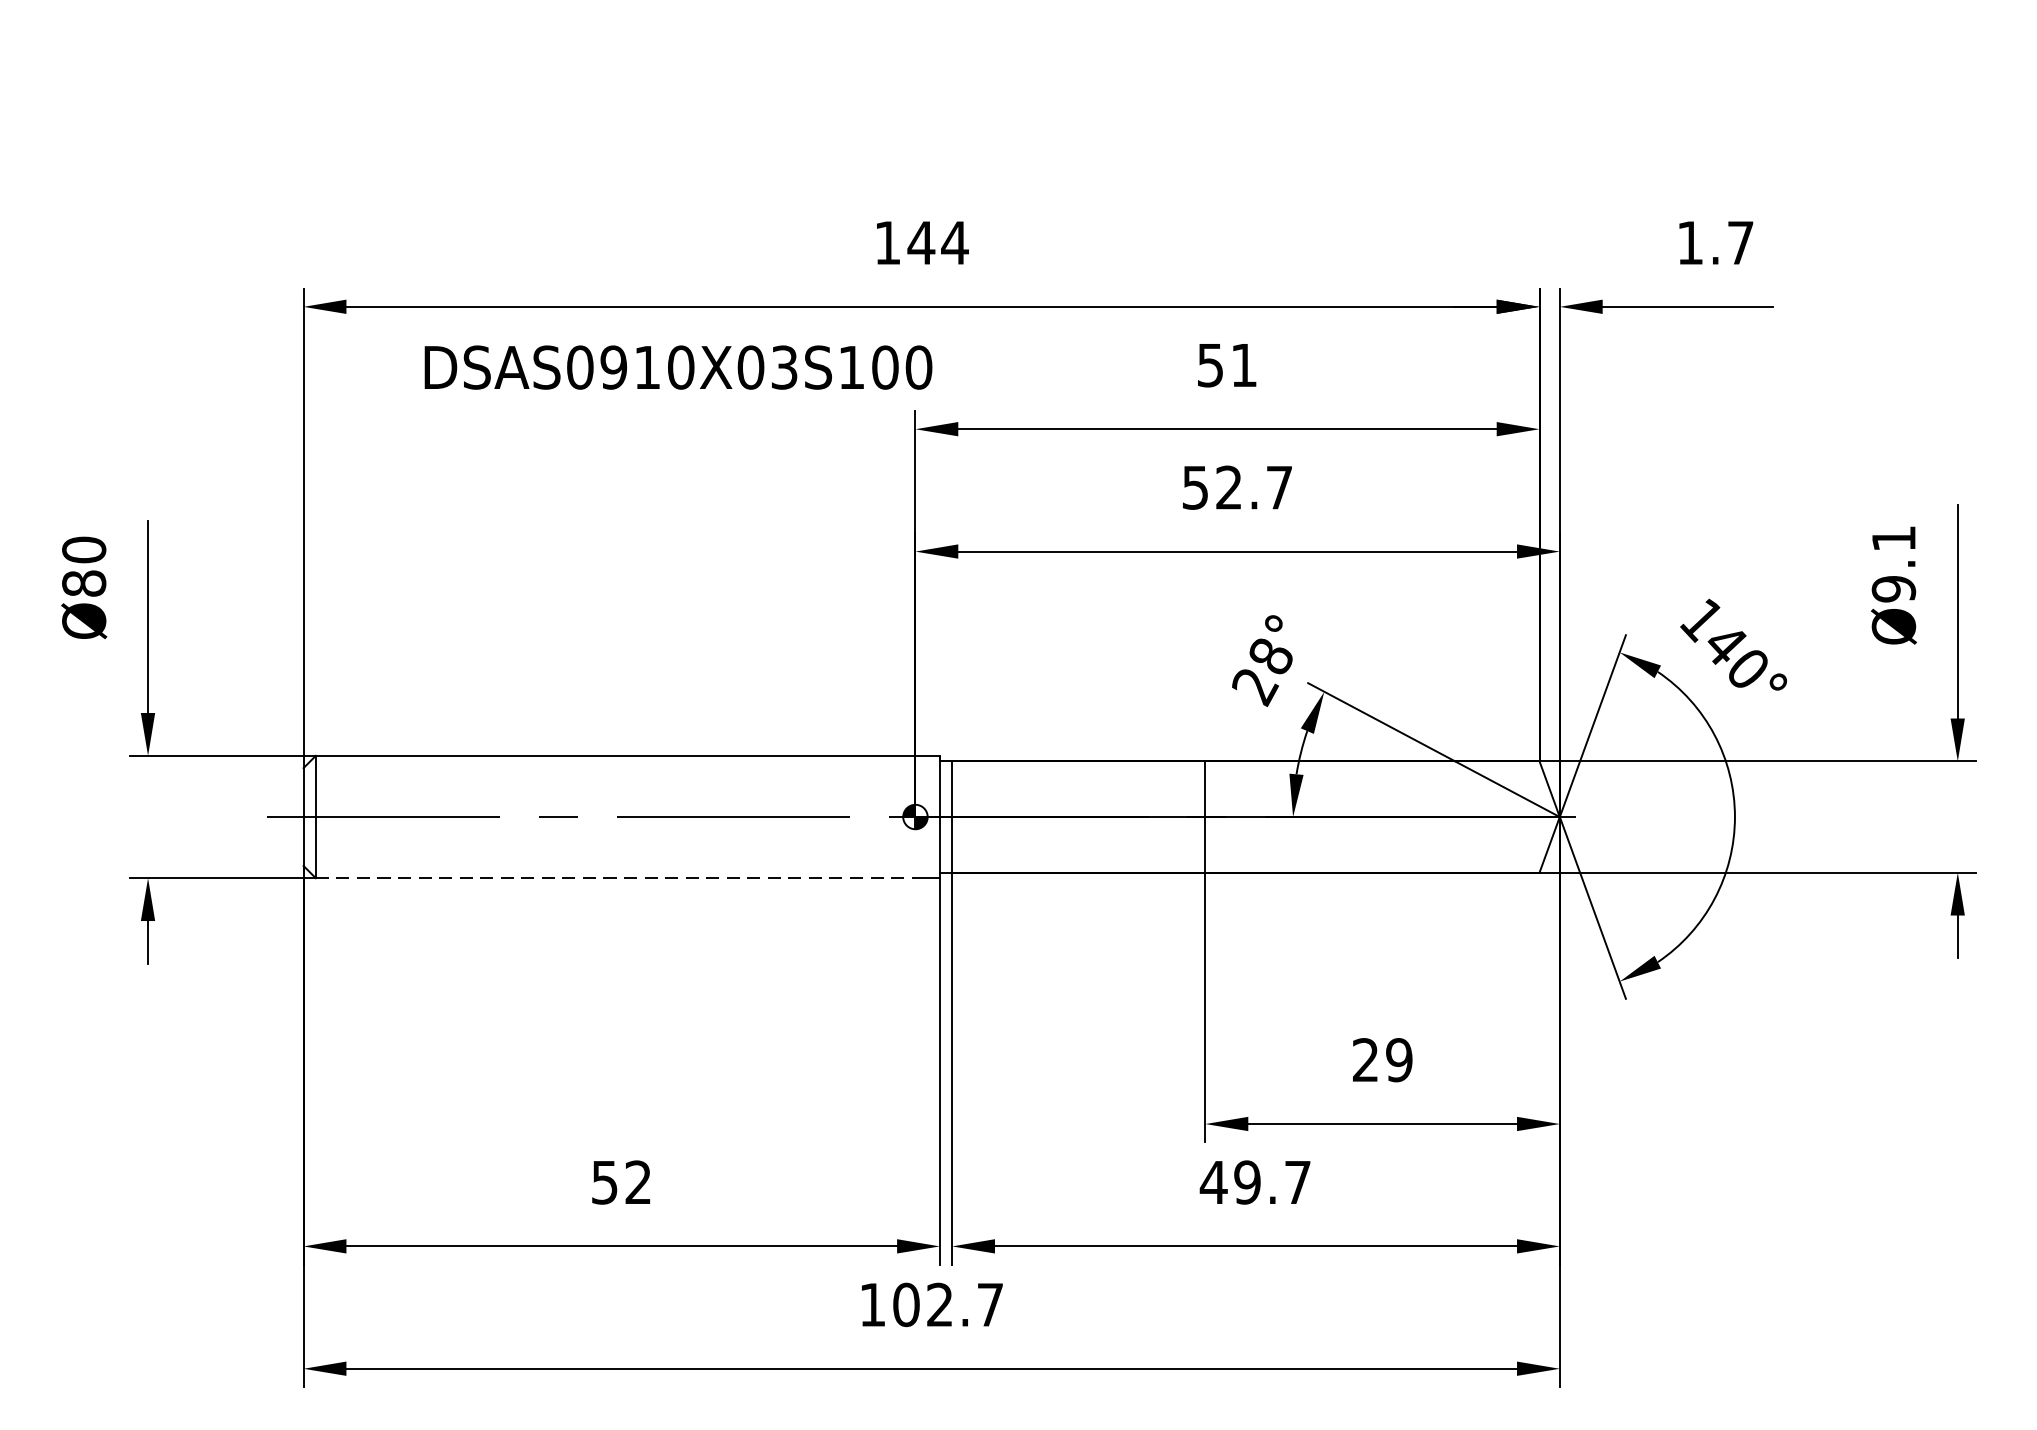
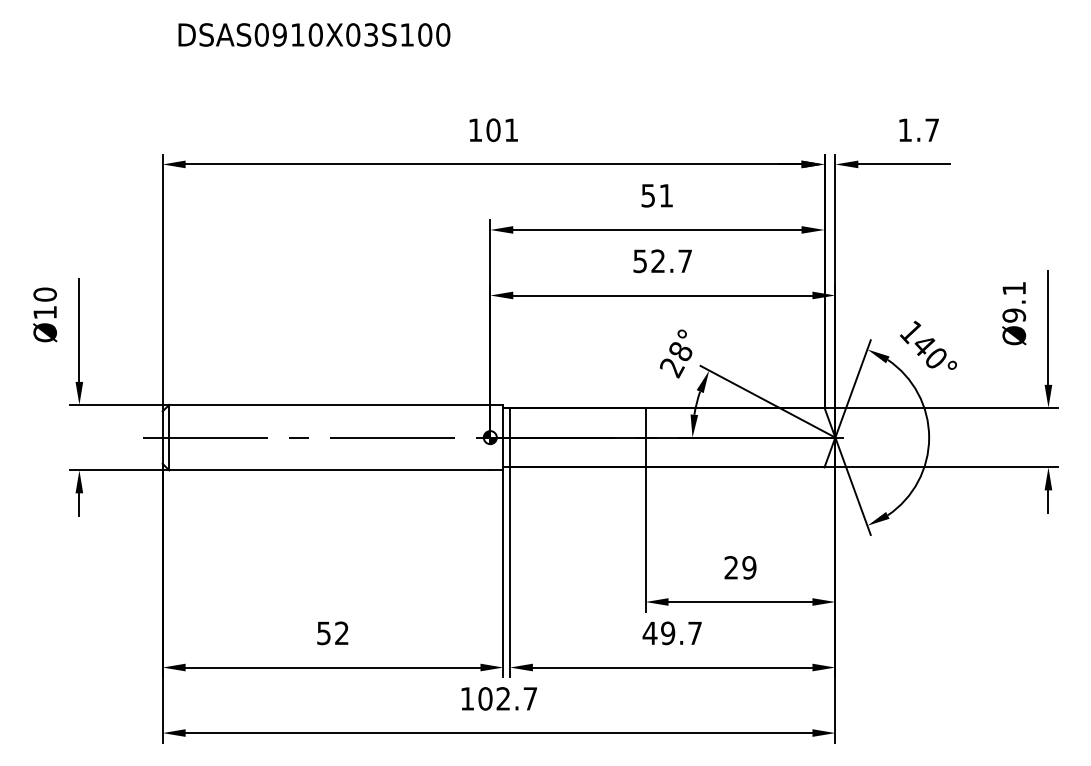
text: (938, 243) -> (502, 130), 144 -> 101
text: (678, 366) -> (314, 34), moved
text: (84, 583) -> (45, 312), Ø80 -> Ø10
line: (615, 878) -> (329, 470), dashed -> solid

